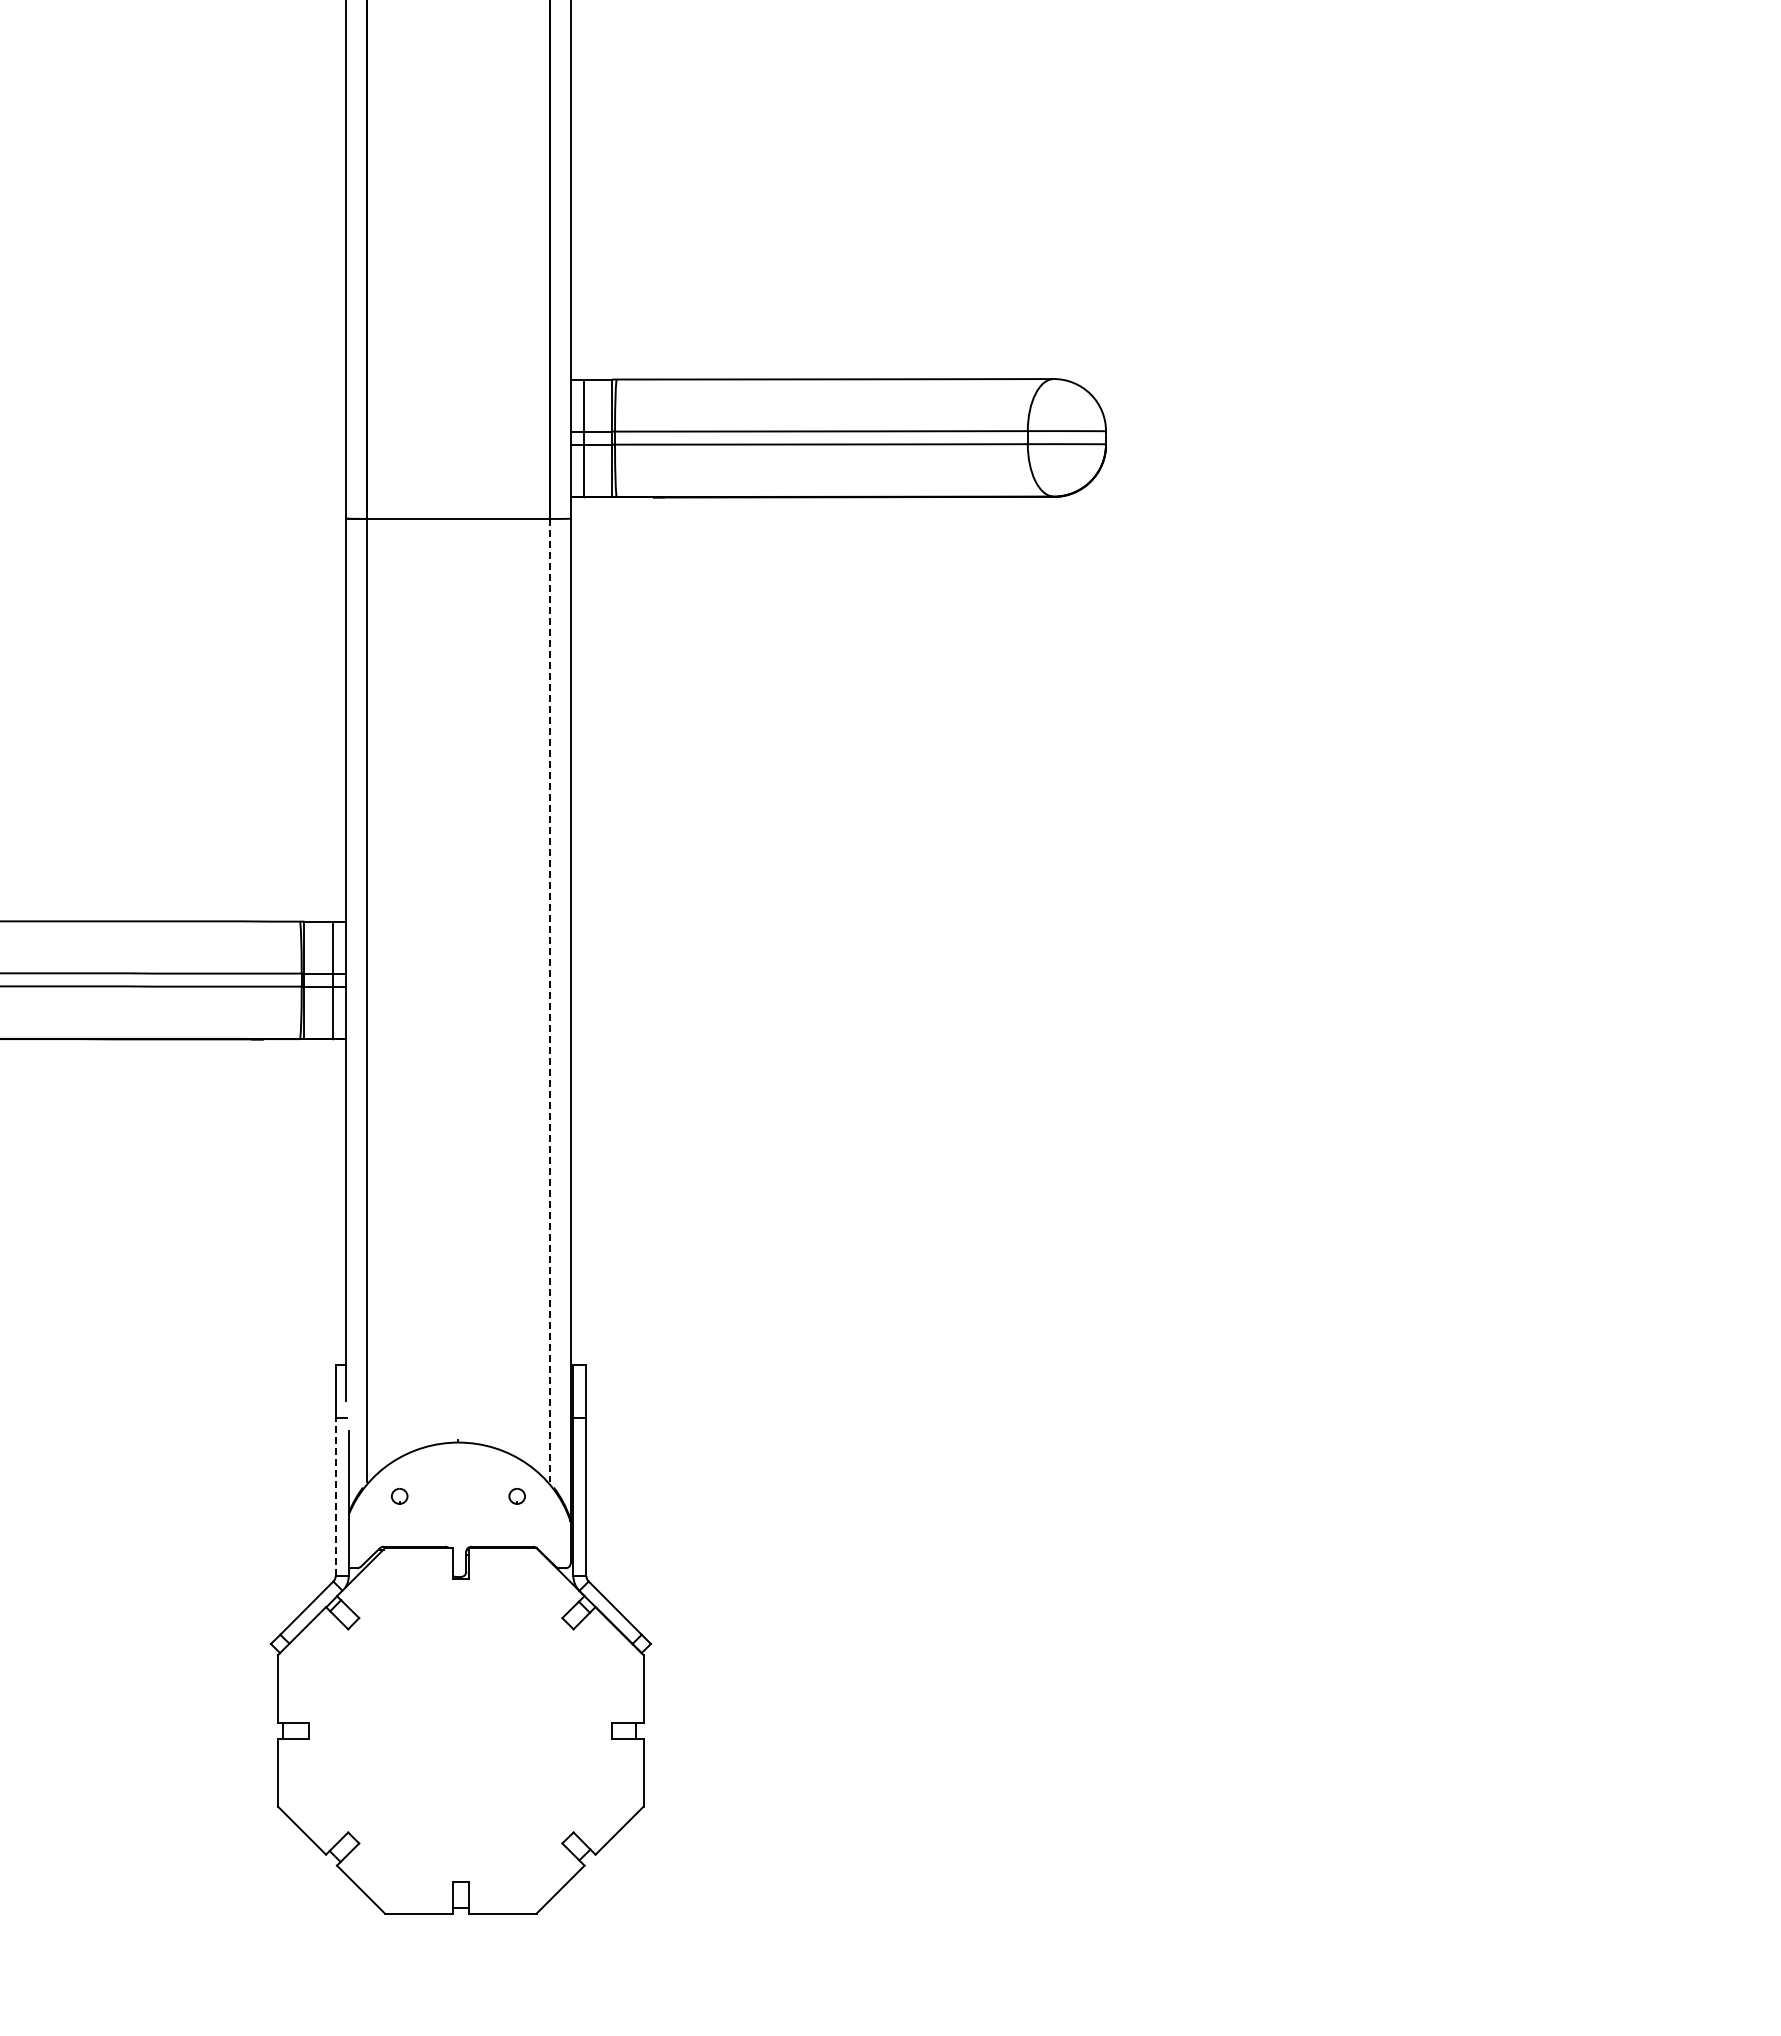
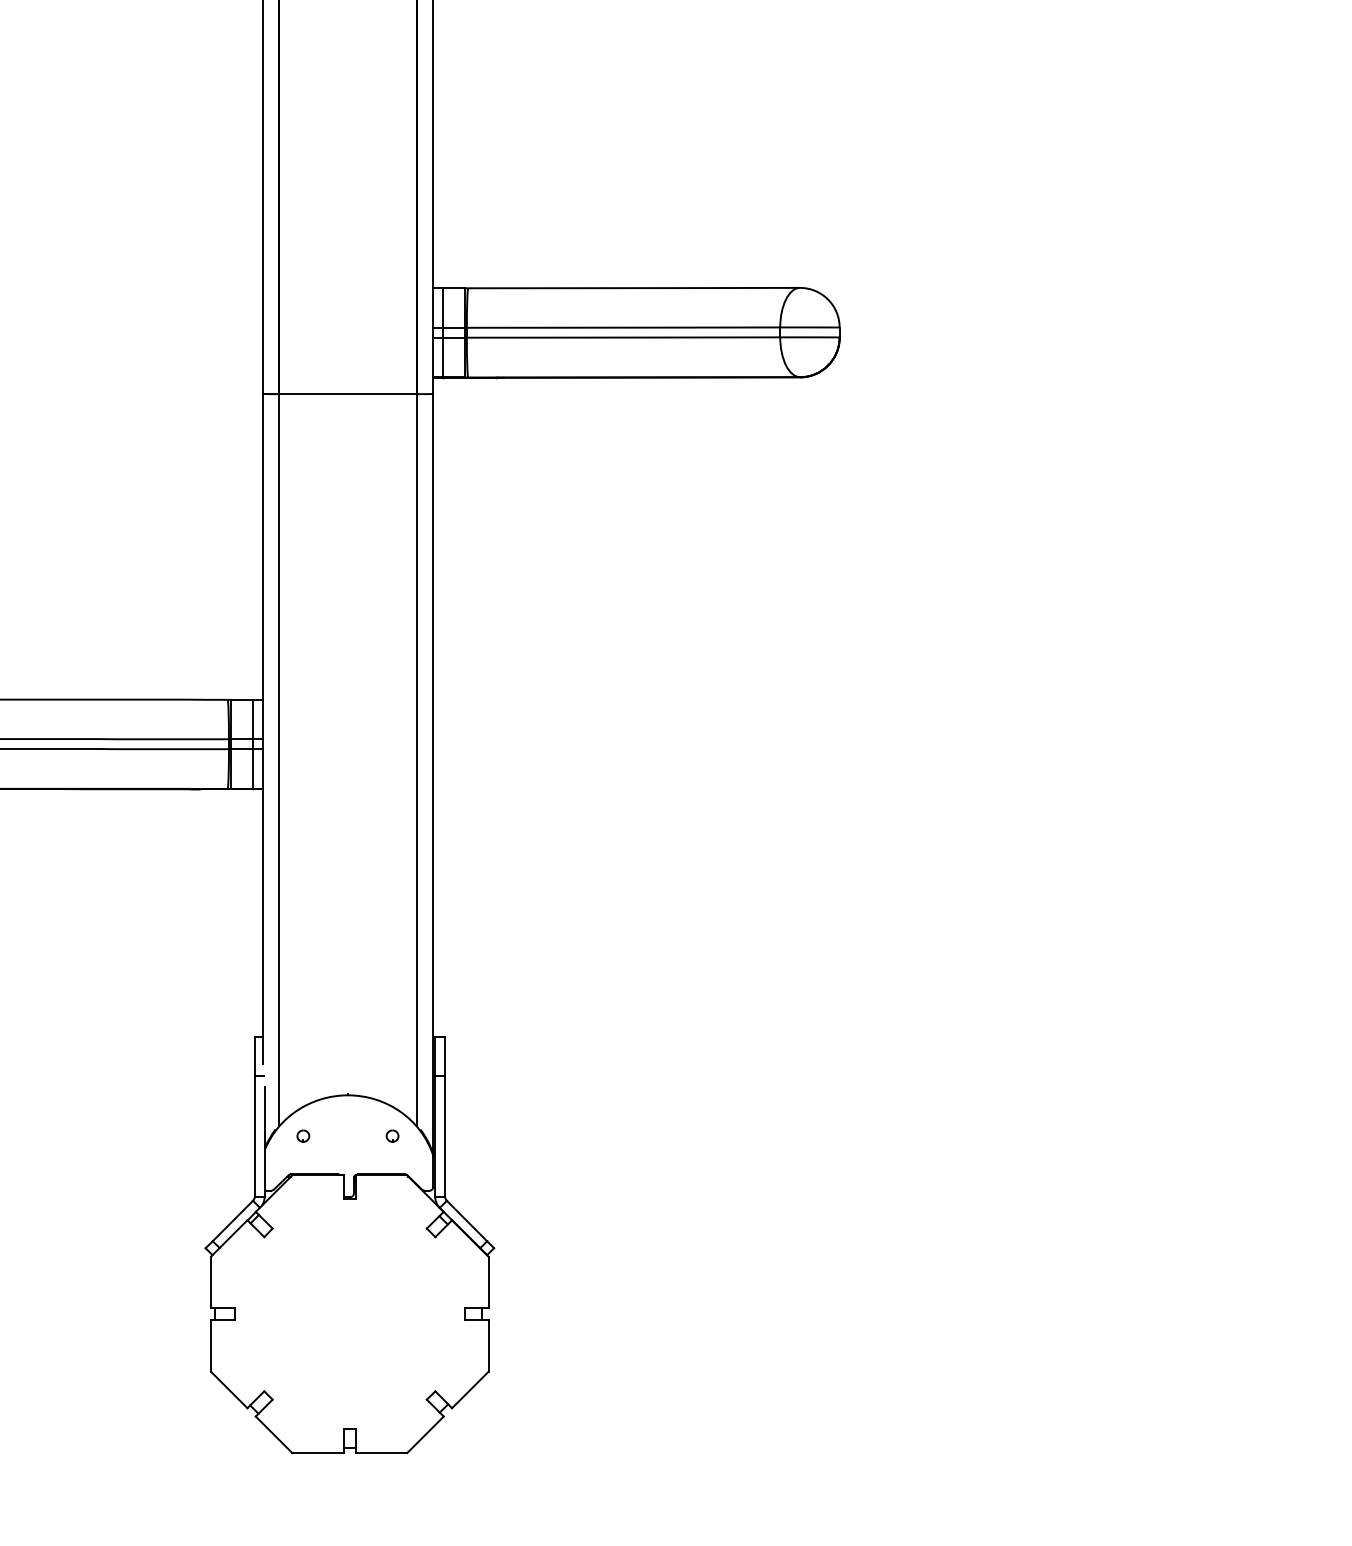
line: (549, 1000) -> (417, 759), dashed -> solid
line: (335, 1496) -> (254, 1136), dashed -> solid

